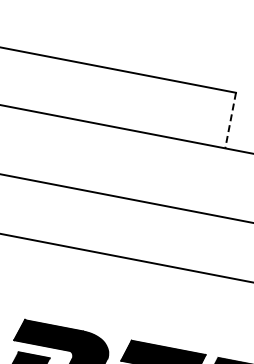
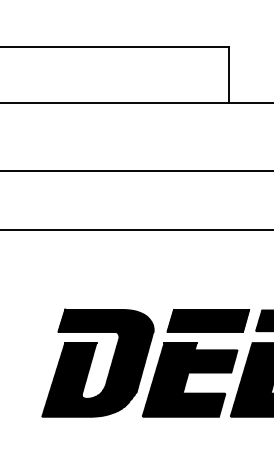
line: (230, 120) -> (229, 75), dashed -> solid

